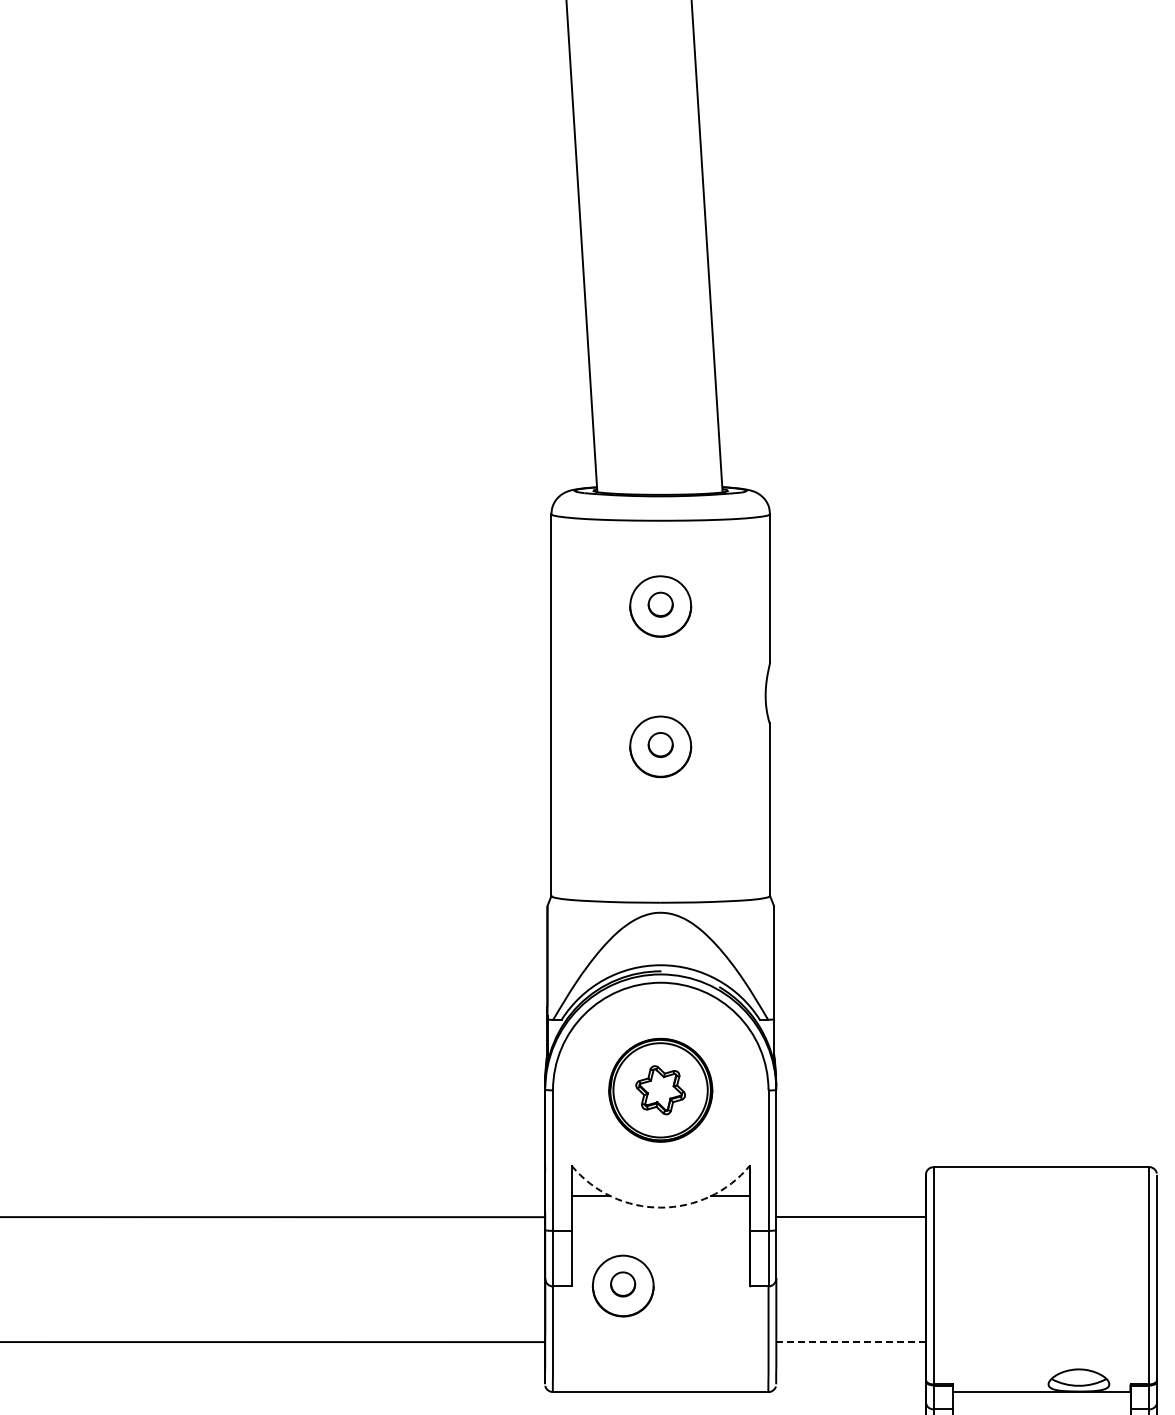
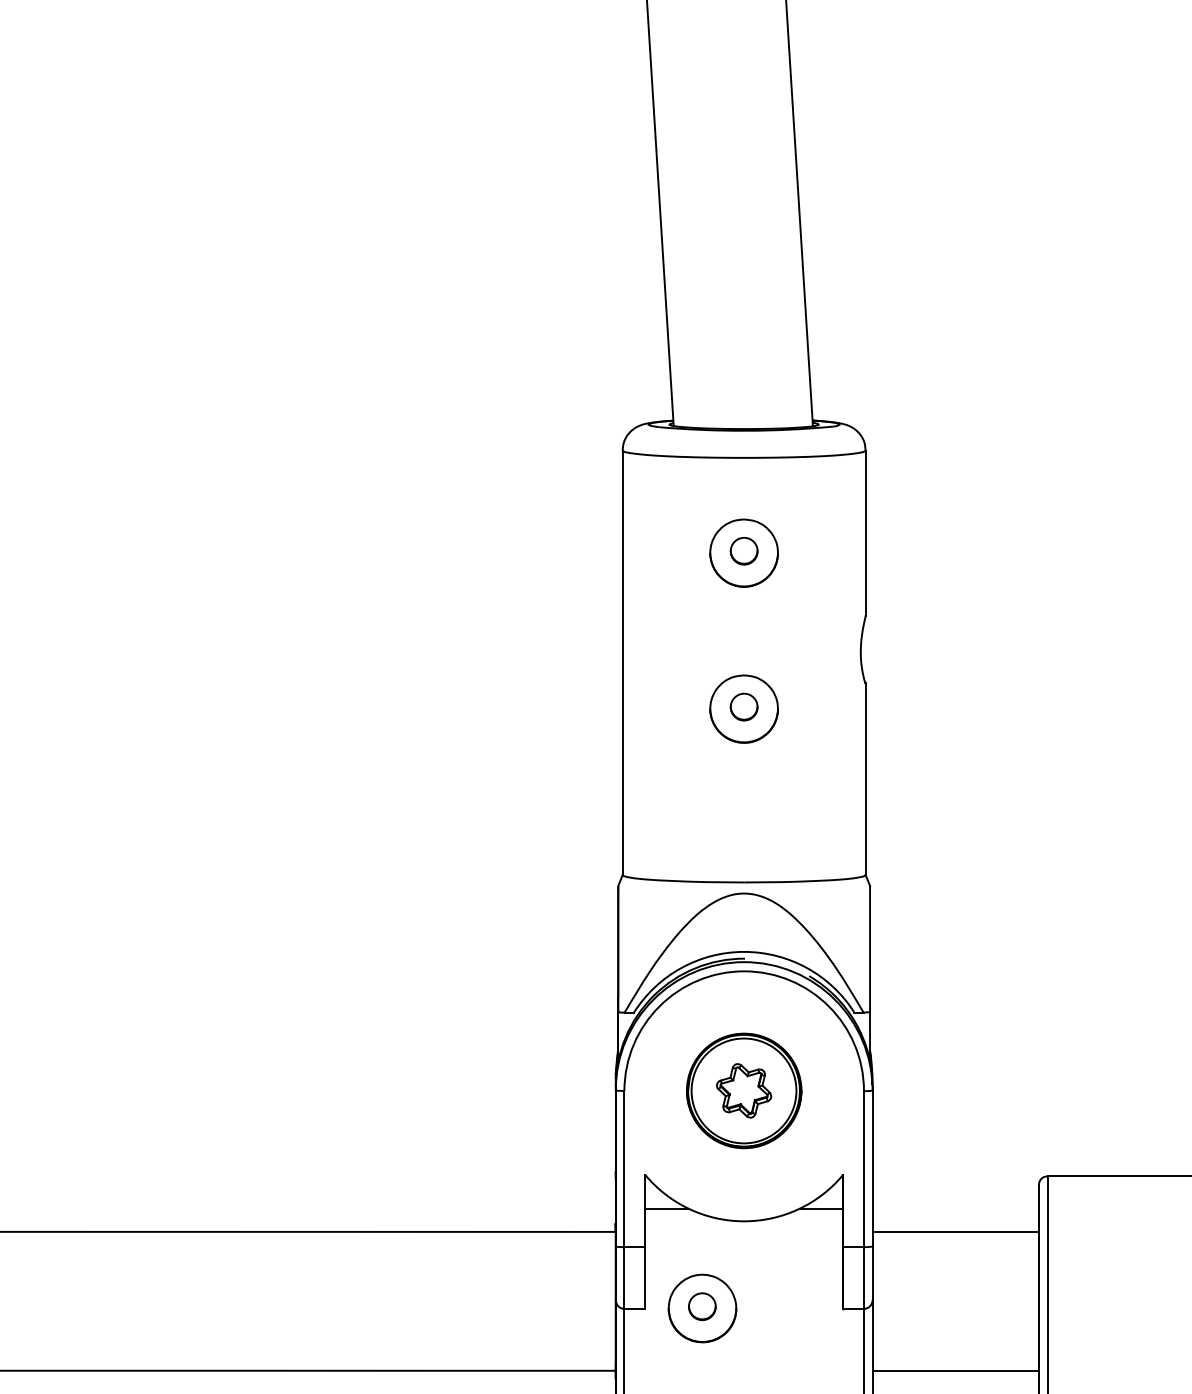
arc: (660, 1207) -> (743, 1221), dashed -> solid
line: (851, 1342) -> (956, 1371), dashed -> solid

